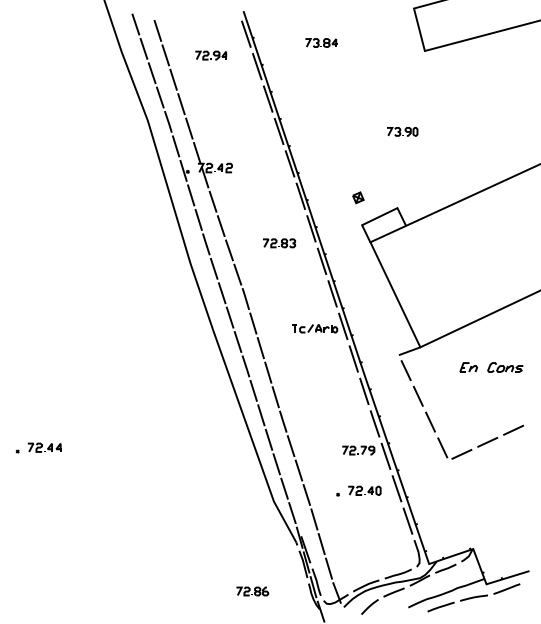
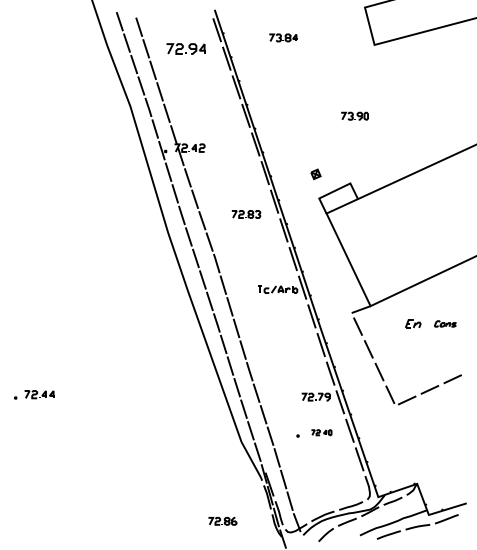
part: (211, 55) -> (186, 48), size x1.4
part: (505, 367) -> (445, 323), size x0.7
part: (364, 490) -> (321, 432), size x0.7

